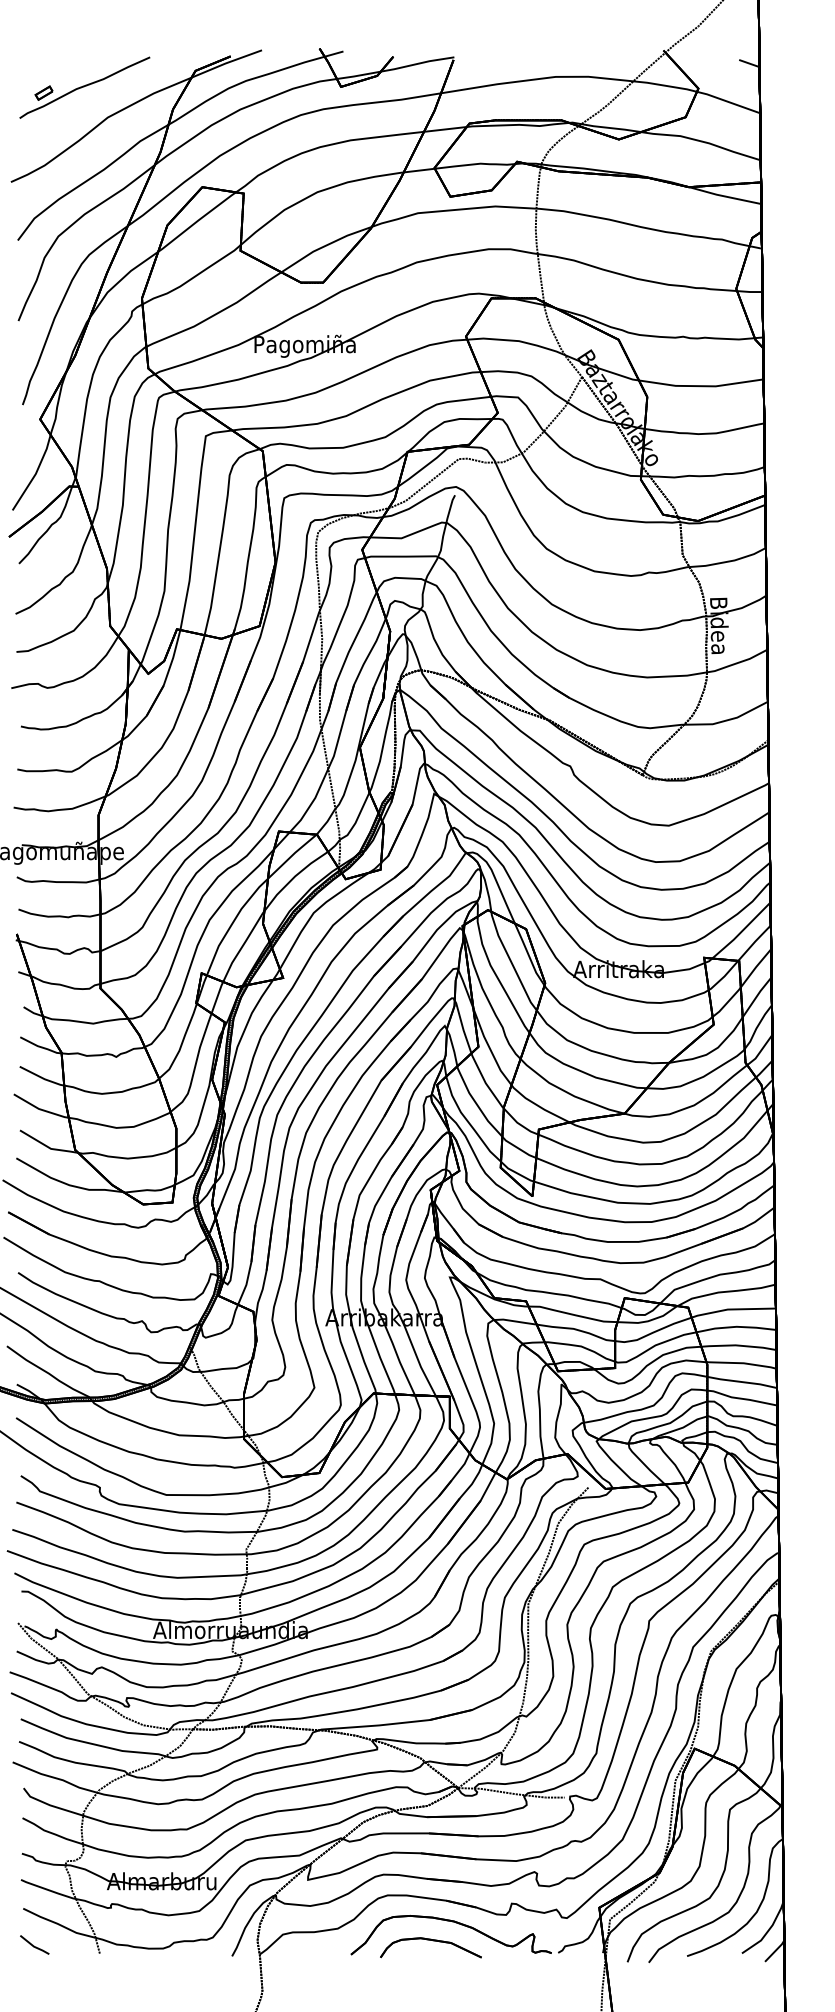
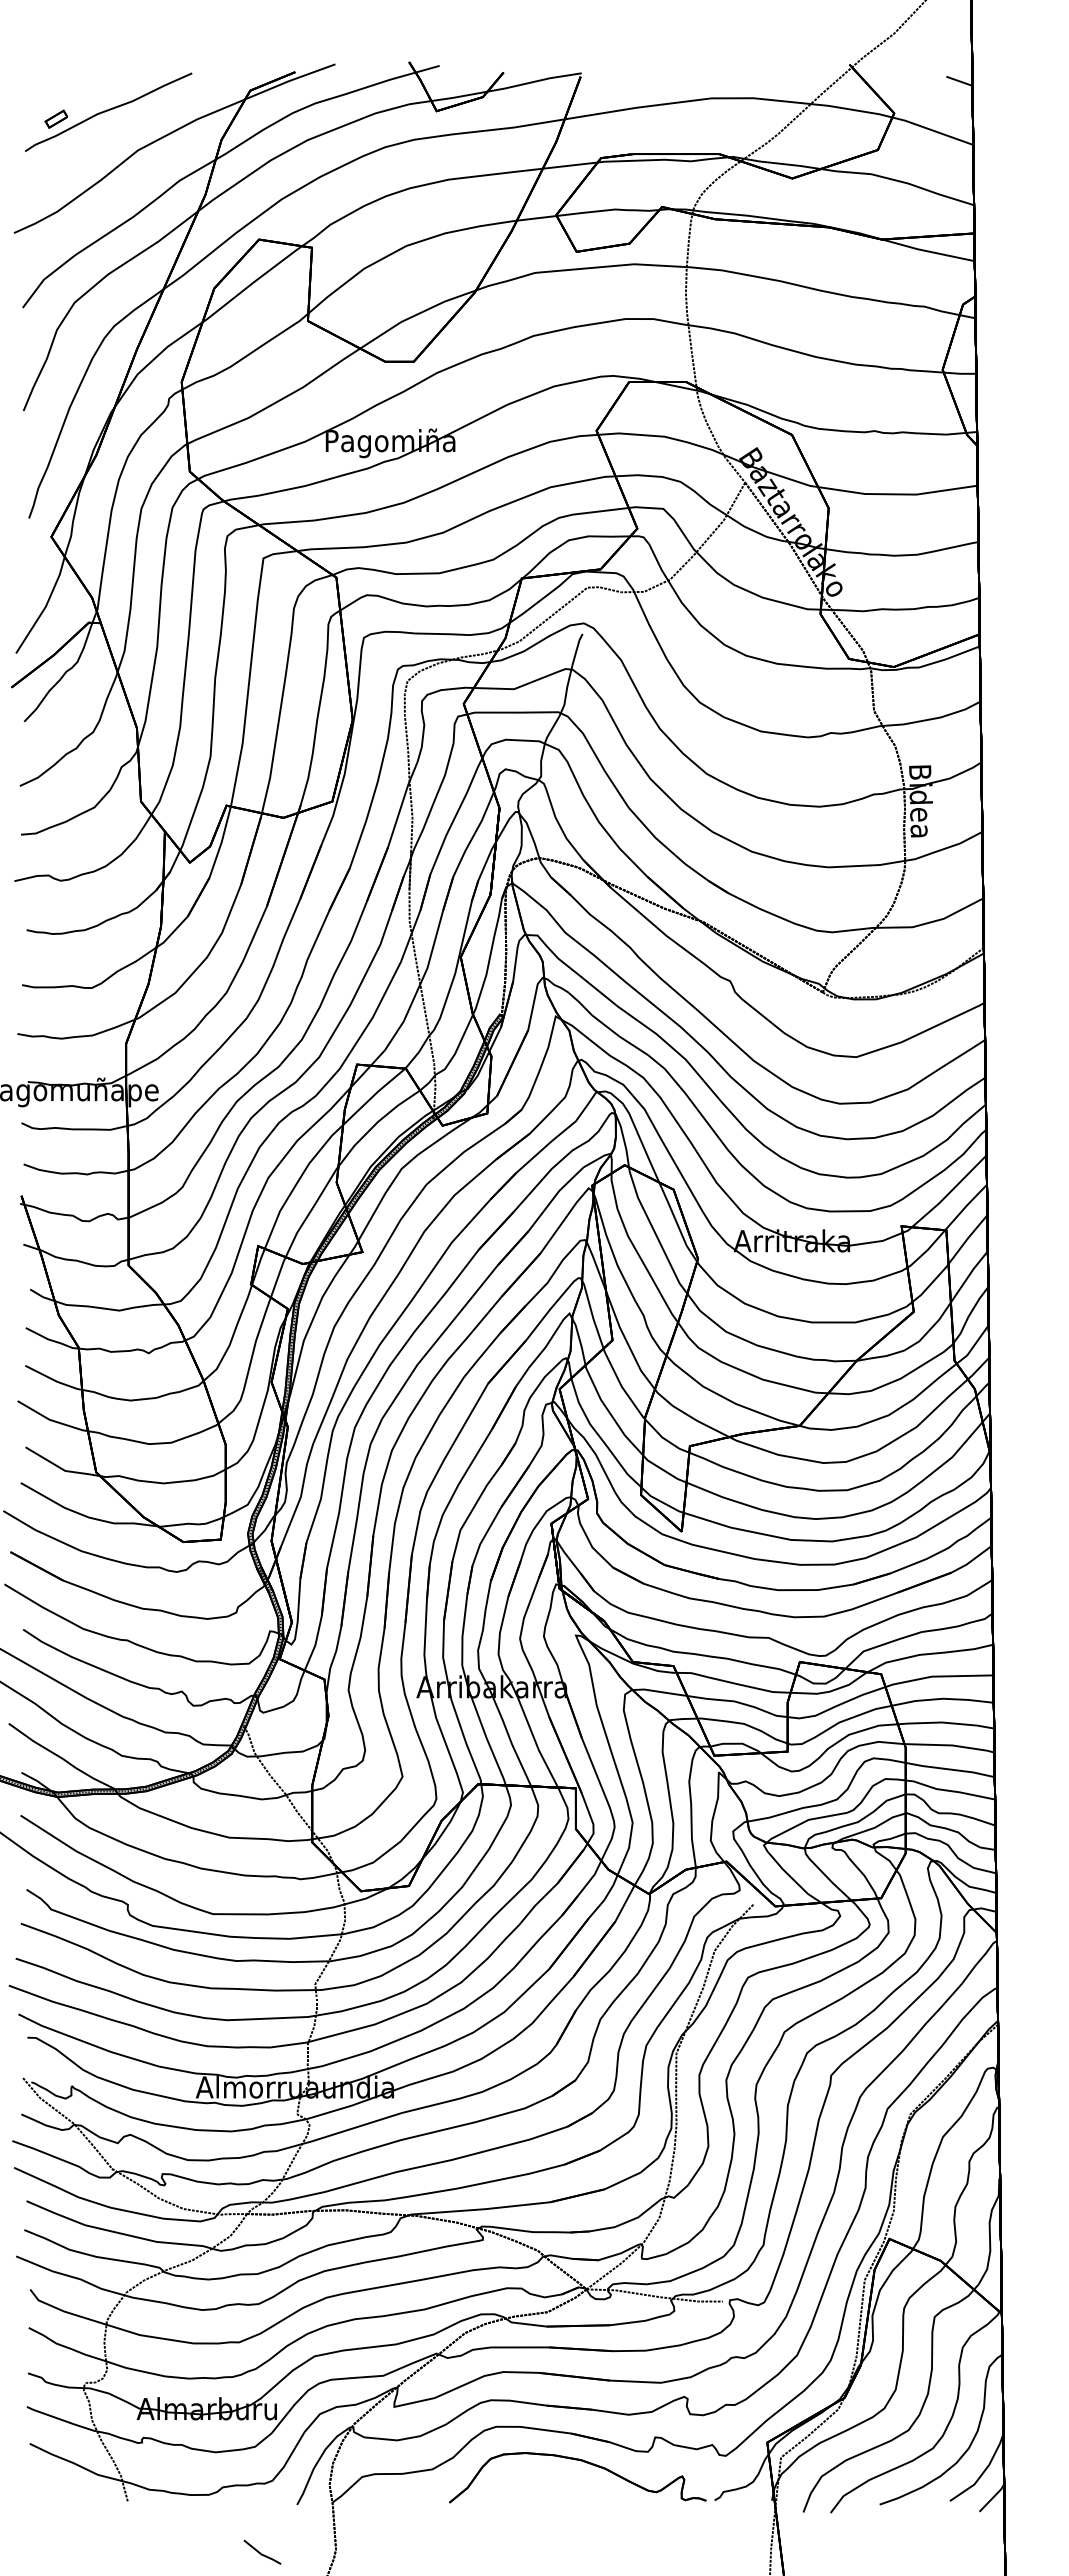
part: (433, 1941) -> (554, 2485), removed
line: (34, 1945) -> (262, 2553), moved

